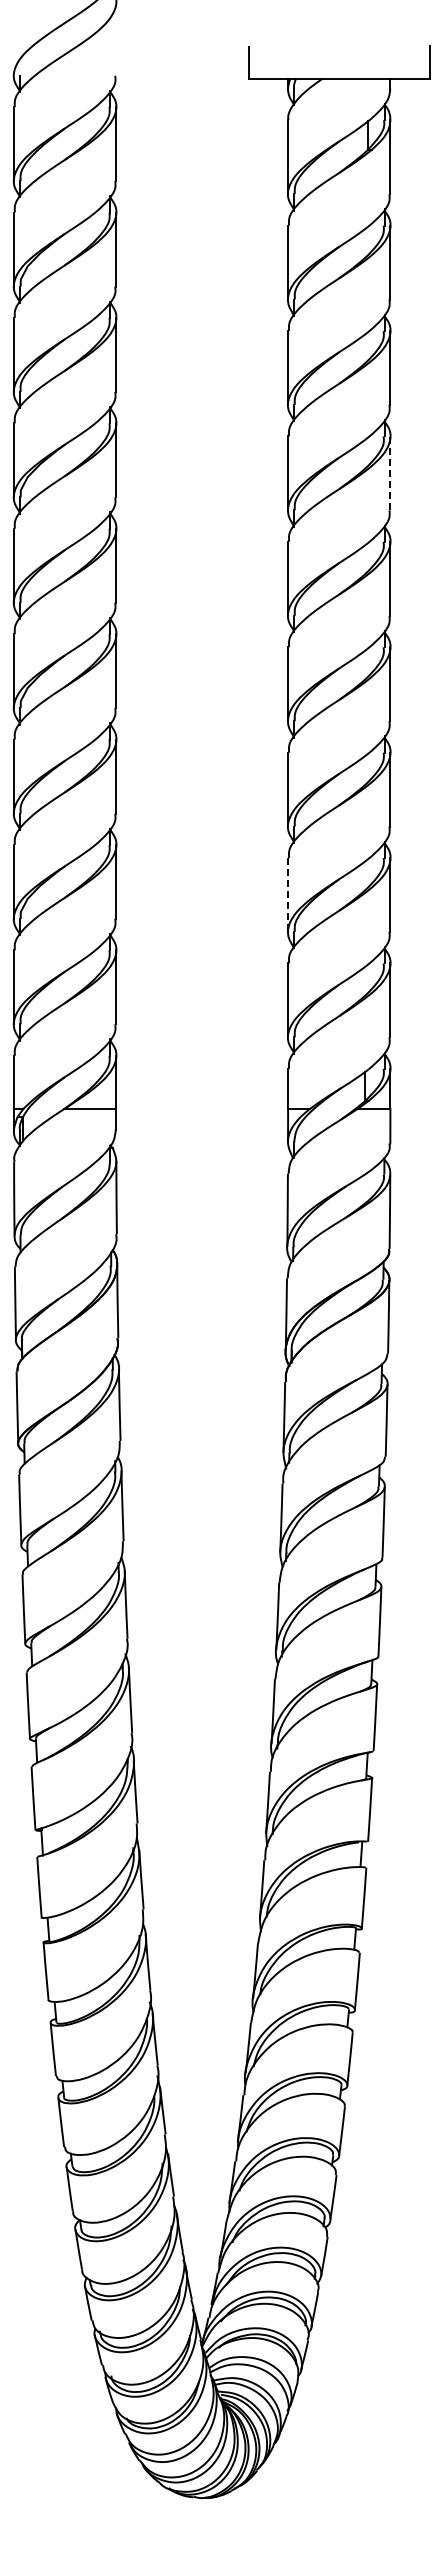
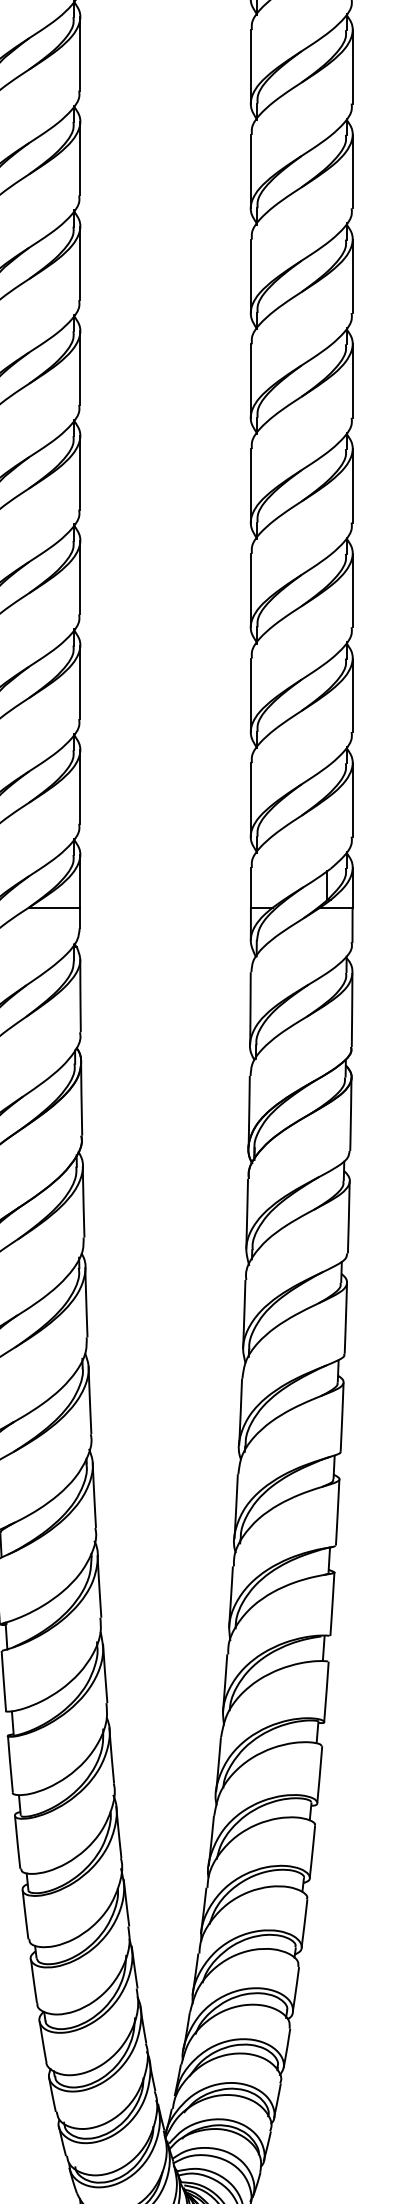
line: (390, 473) -> (352, 276), dashed -> solid
line: (288, 895) -> (251, 695), dashed -> solid

